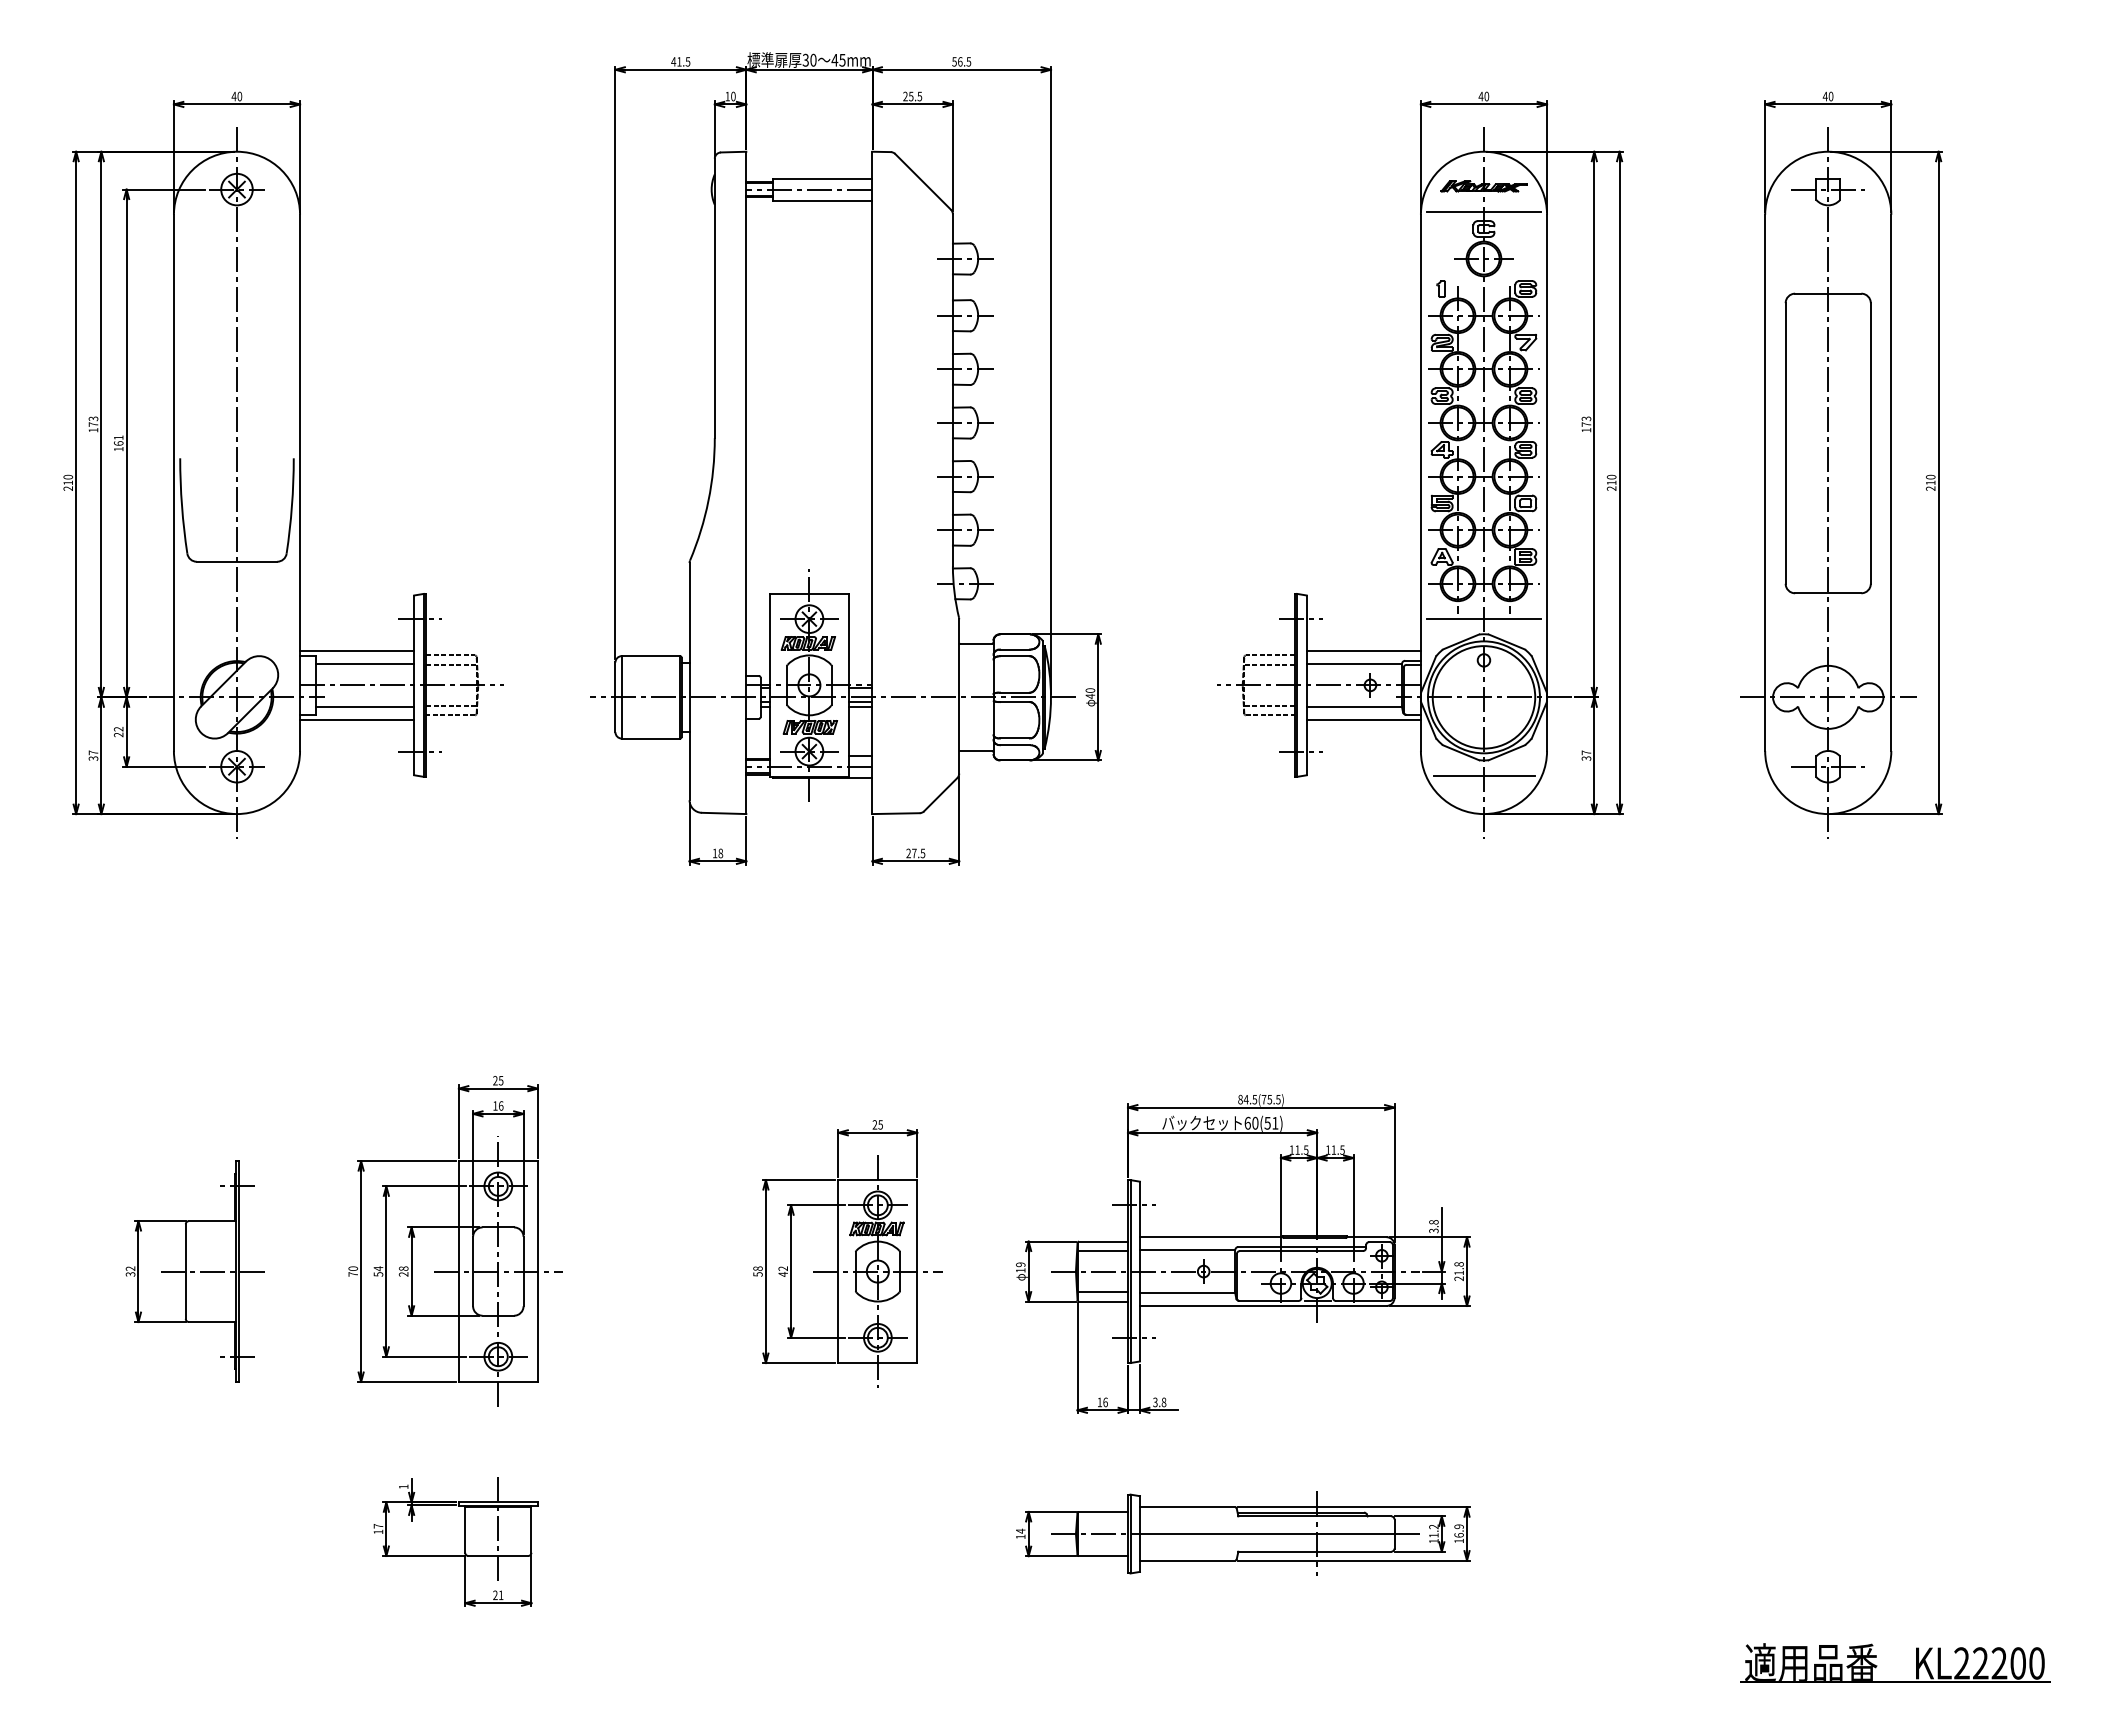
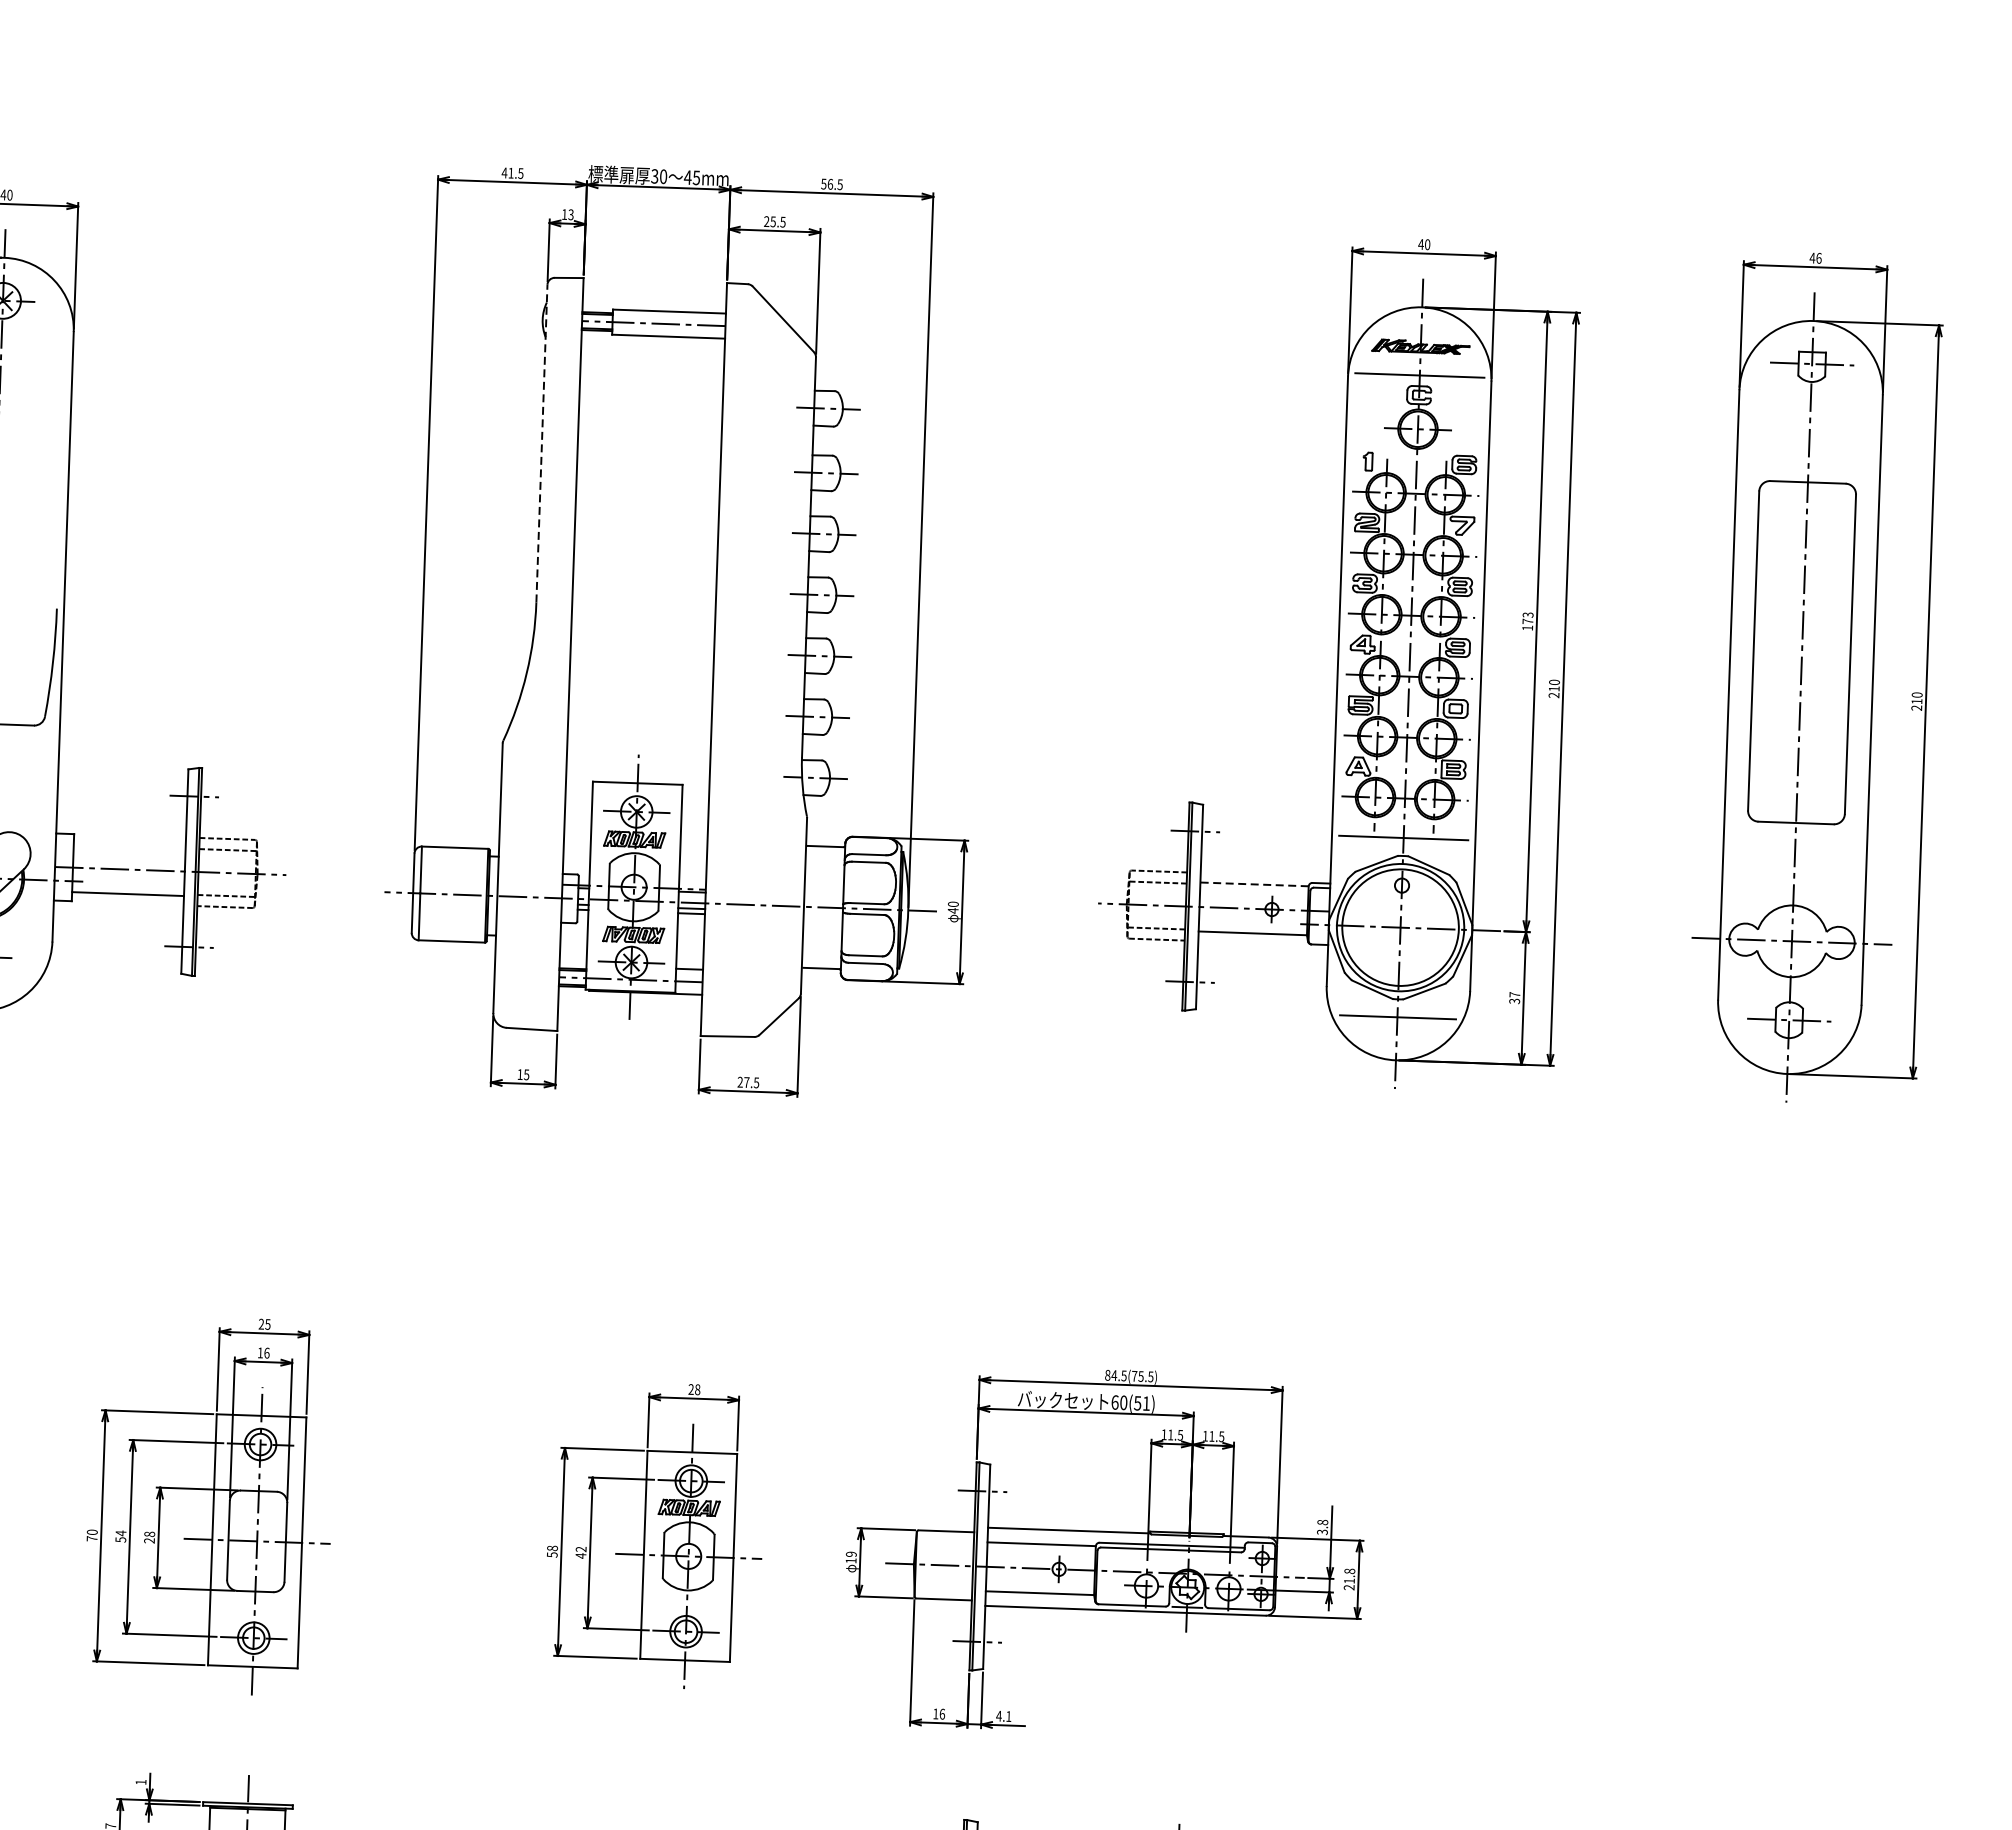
text: (1831, 95) -> (1819, 257), 40 -> 46
text: (733, 96) -> (571, 214), 10 -> 13
line: (714, 298) -> (541, 443), solid -> dashed
line: (357, 651) -> (121, 830), removed
line: (1363, 651) -> (1265, 870), removed
line: (364, 663) -> (129, 844), removed
line: (1354, 663) -> (1254, 884), solid -> dashed
line: (357, 719) -> (118, 908), removed
line: (1363, 719) -> (1262, 948), removed
text: (720, 853) -> (526, 1074), 18 -> 15
text: (880, 1124) -> (697, 1389), 25 -> 28
line: (1102, 1251) -> (944, 1542), removed
line: (1102, 1291) -> (943, 1587), removed
text: (1159, 1402) -> (1003, 1716), 3.8 -> 4.1

